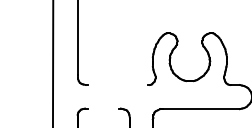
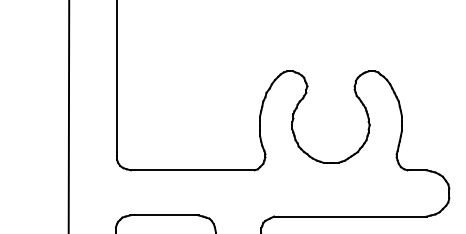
line: (117, 85) -> (192, 171), added
line: (103, 108) -> (165, 215), added

